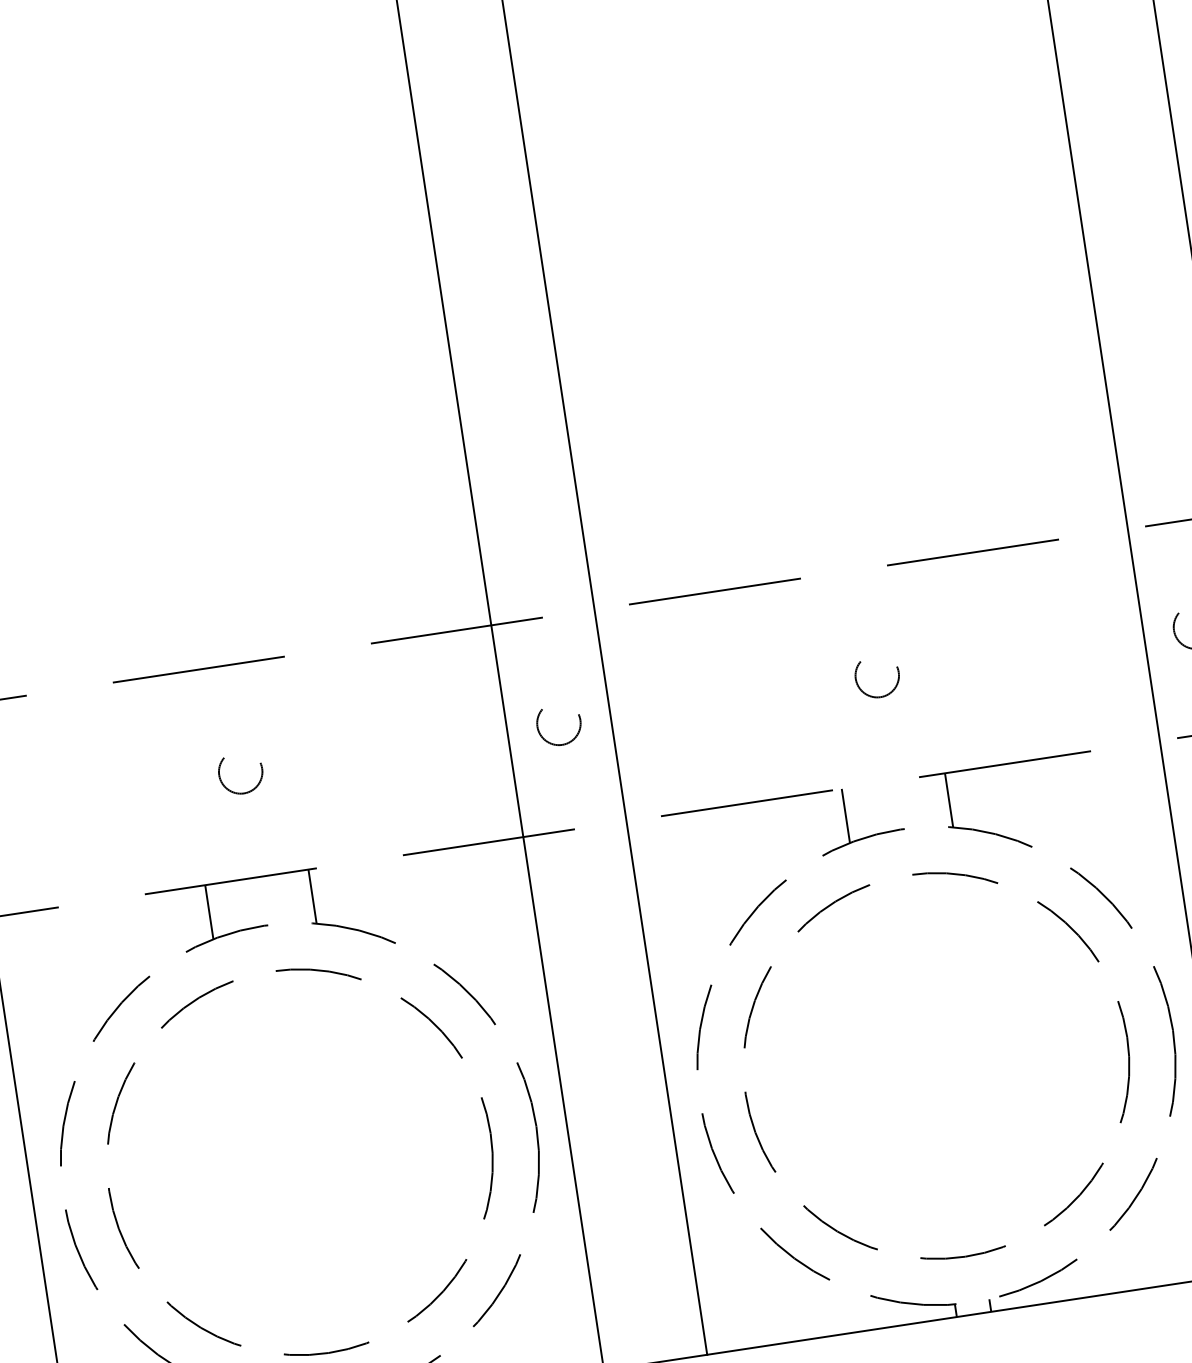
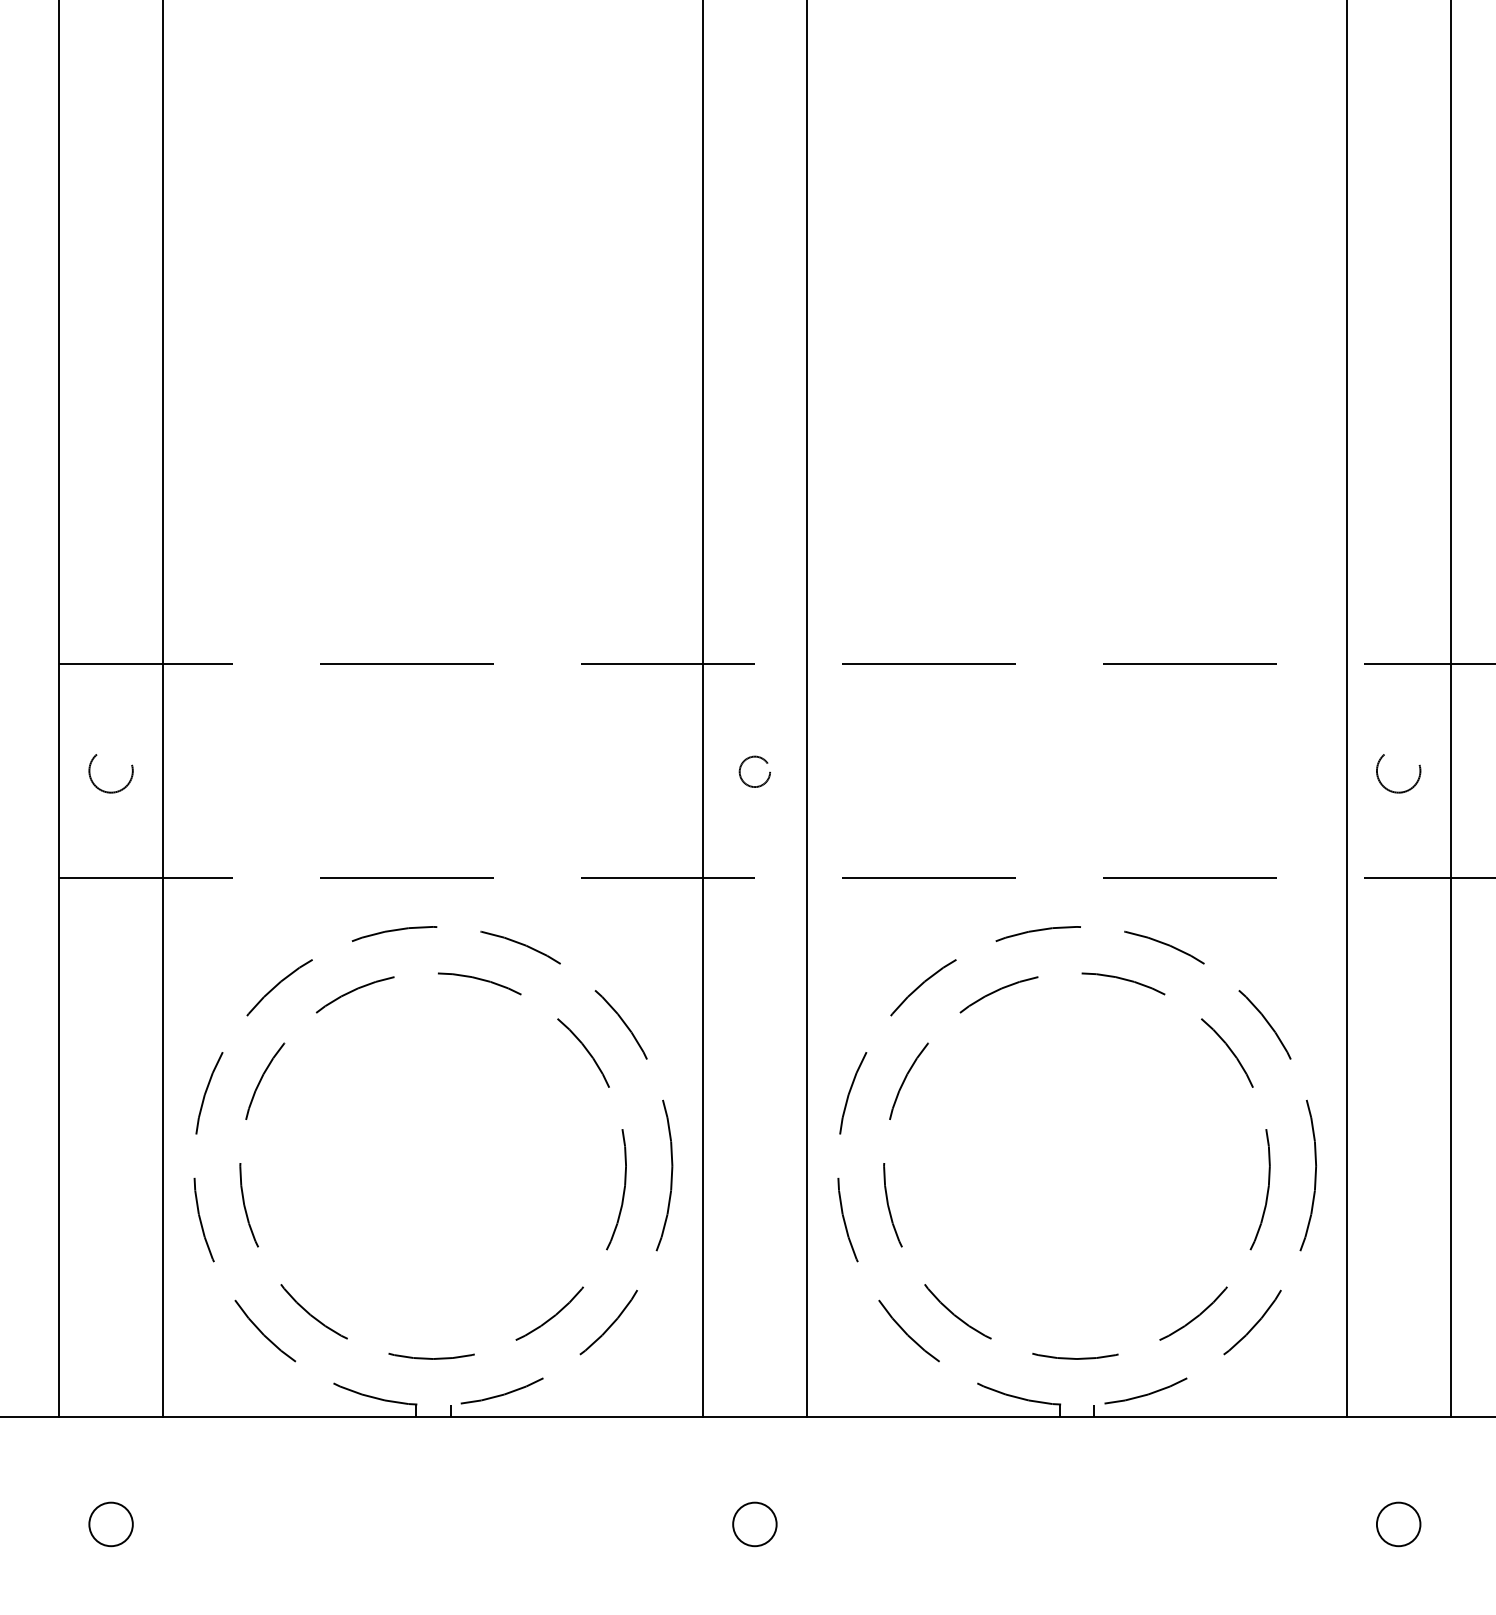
circle: (877, 677) -> (1076, 773), removed
circle: (558, 726) -> (754, 773), size x0.7
circle: (240, 774) -> (432, 773), removed
line: (949, 800) -> (1129, 905), removed
line: (845, 816) -> (1024, 905), removed
line: (312, 896) -> (485, 905), removed
line: (208, 912) -> (380, 905), removed

